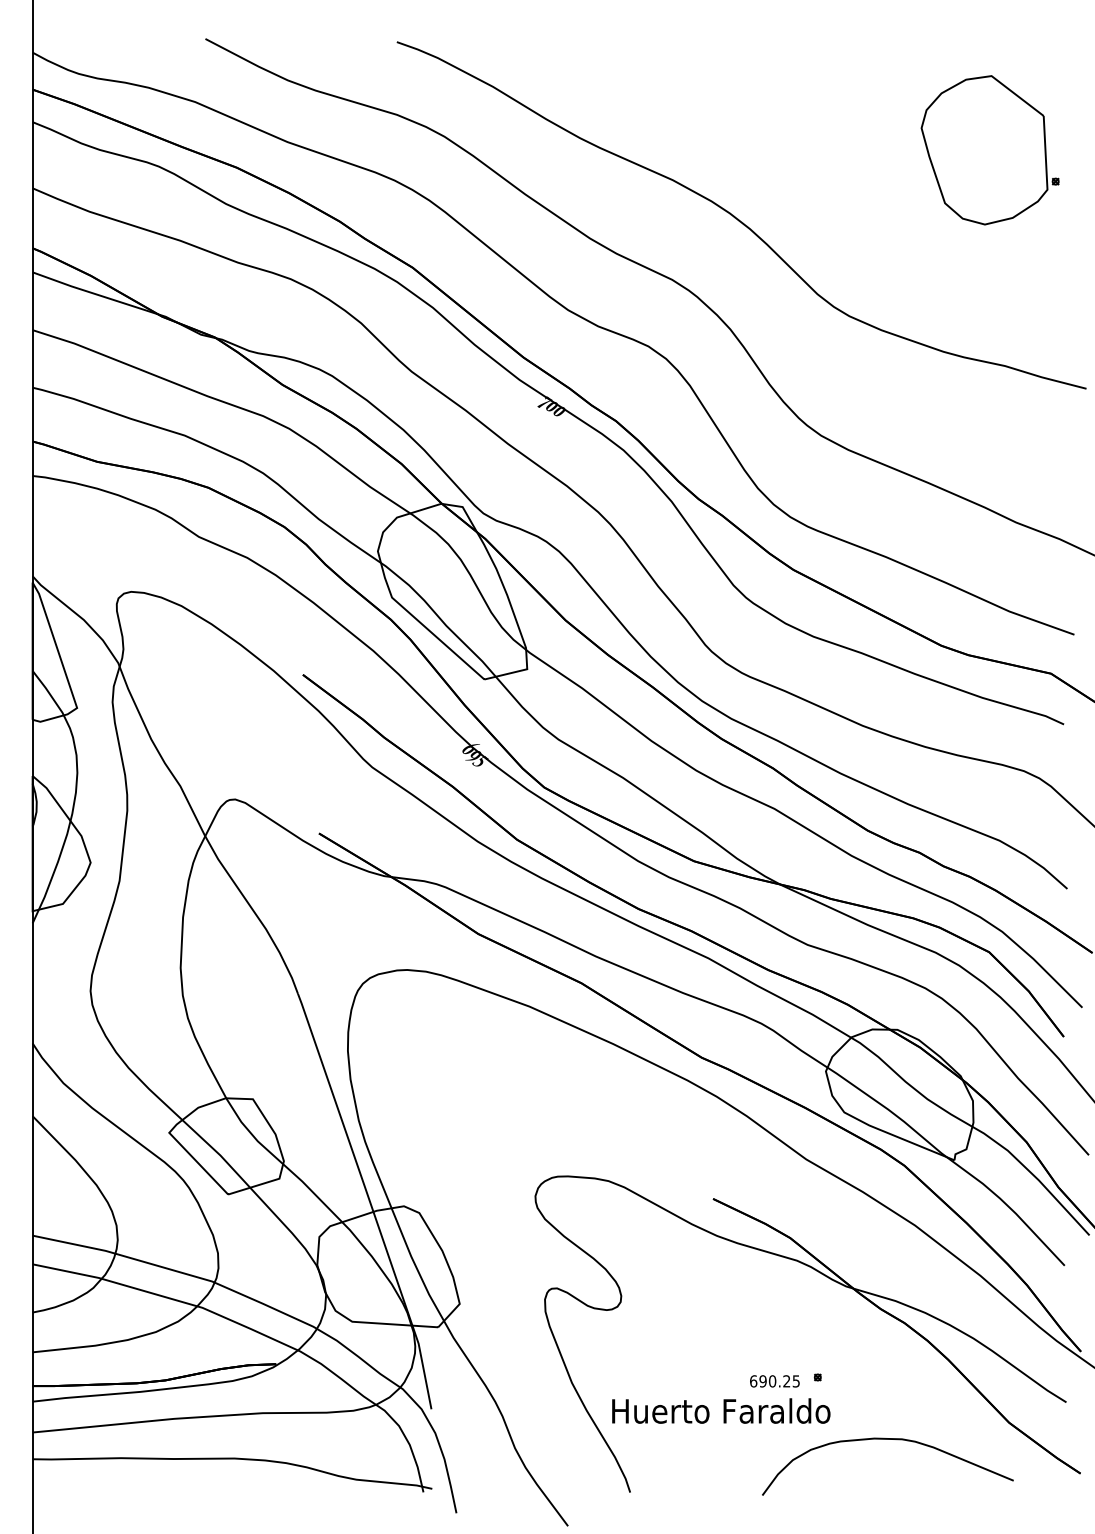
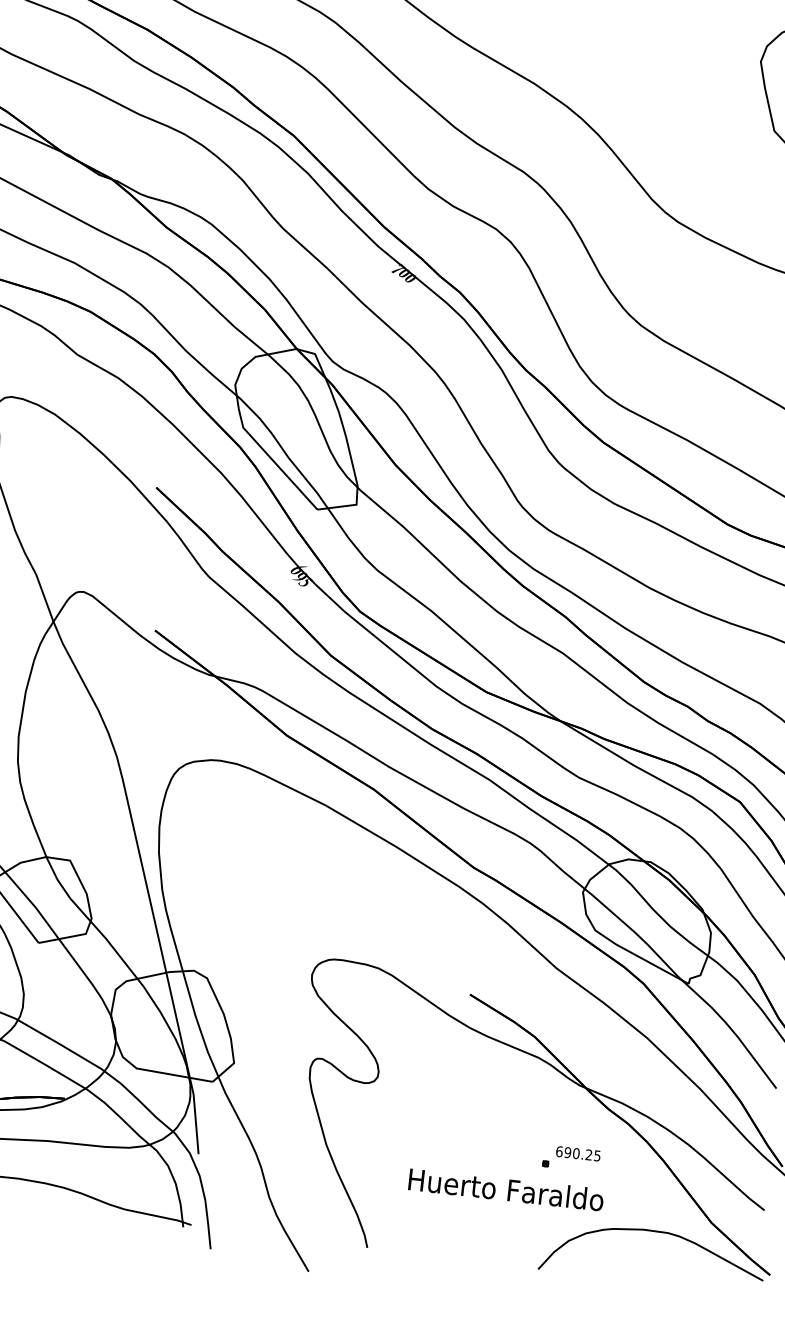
text: (774, 1381) -> (578, 1153), moved
text: (721, 1410) -> (506, 1189), moved
curve: (887, 1439) -> (655, 1231), moved

